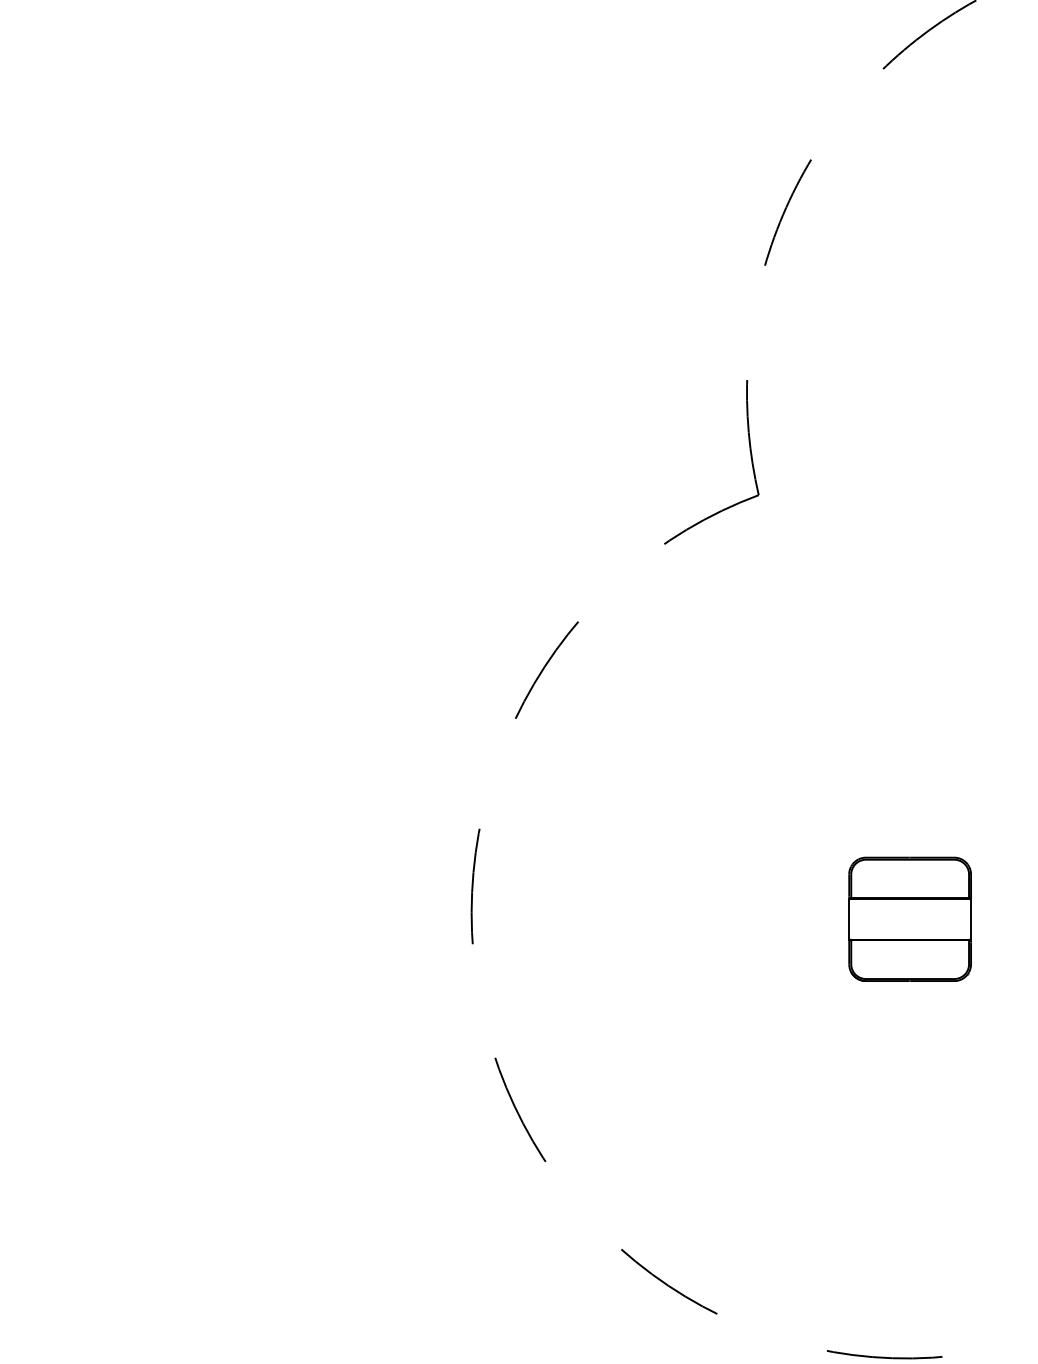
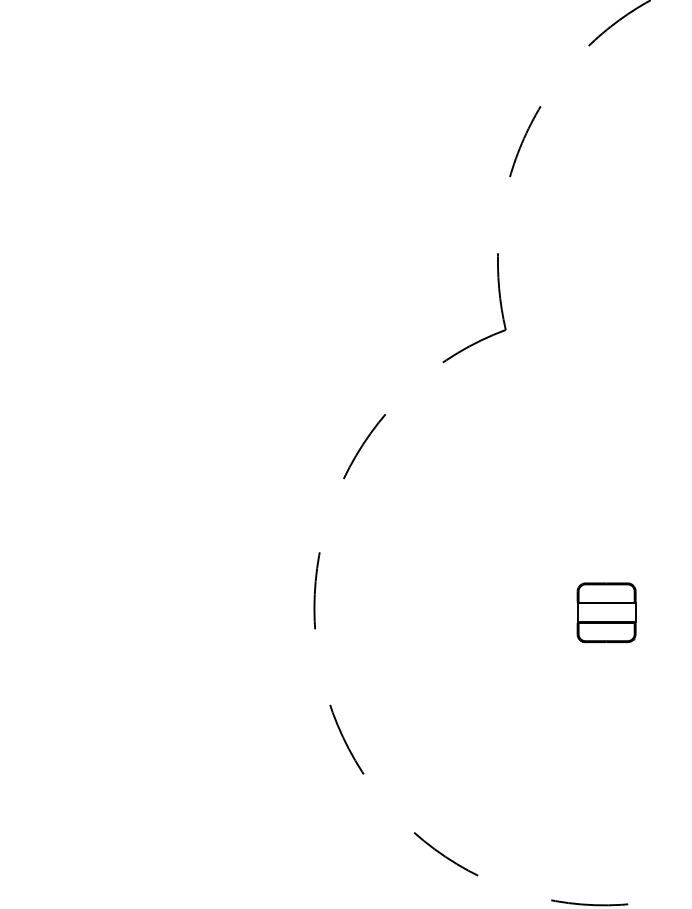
part: (909, 919) -> (606, 612), size x0.71

